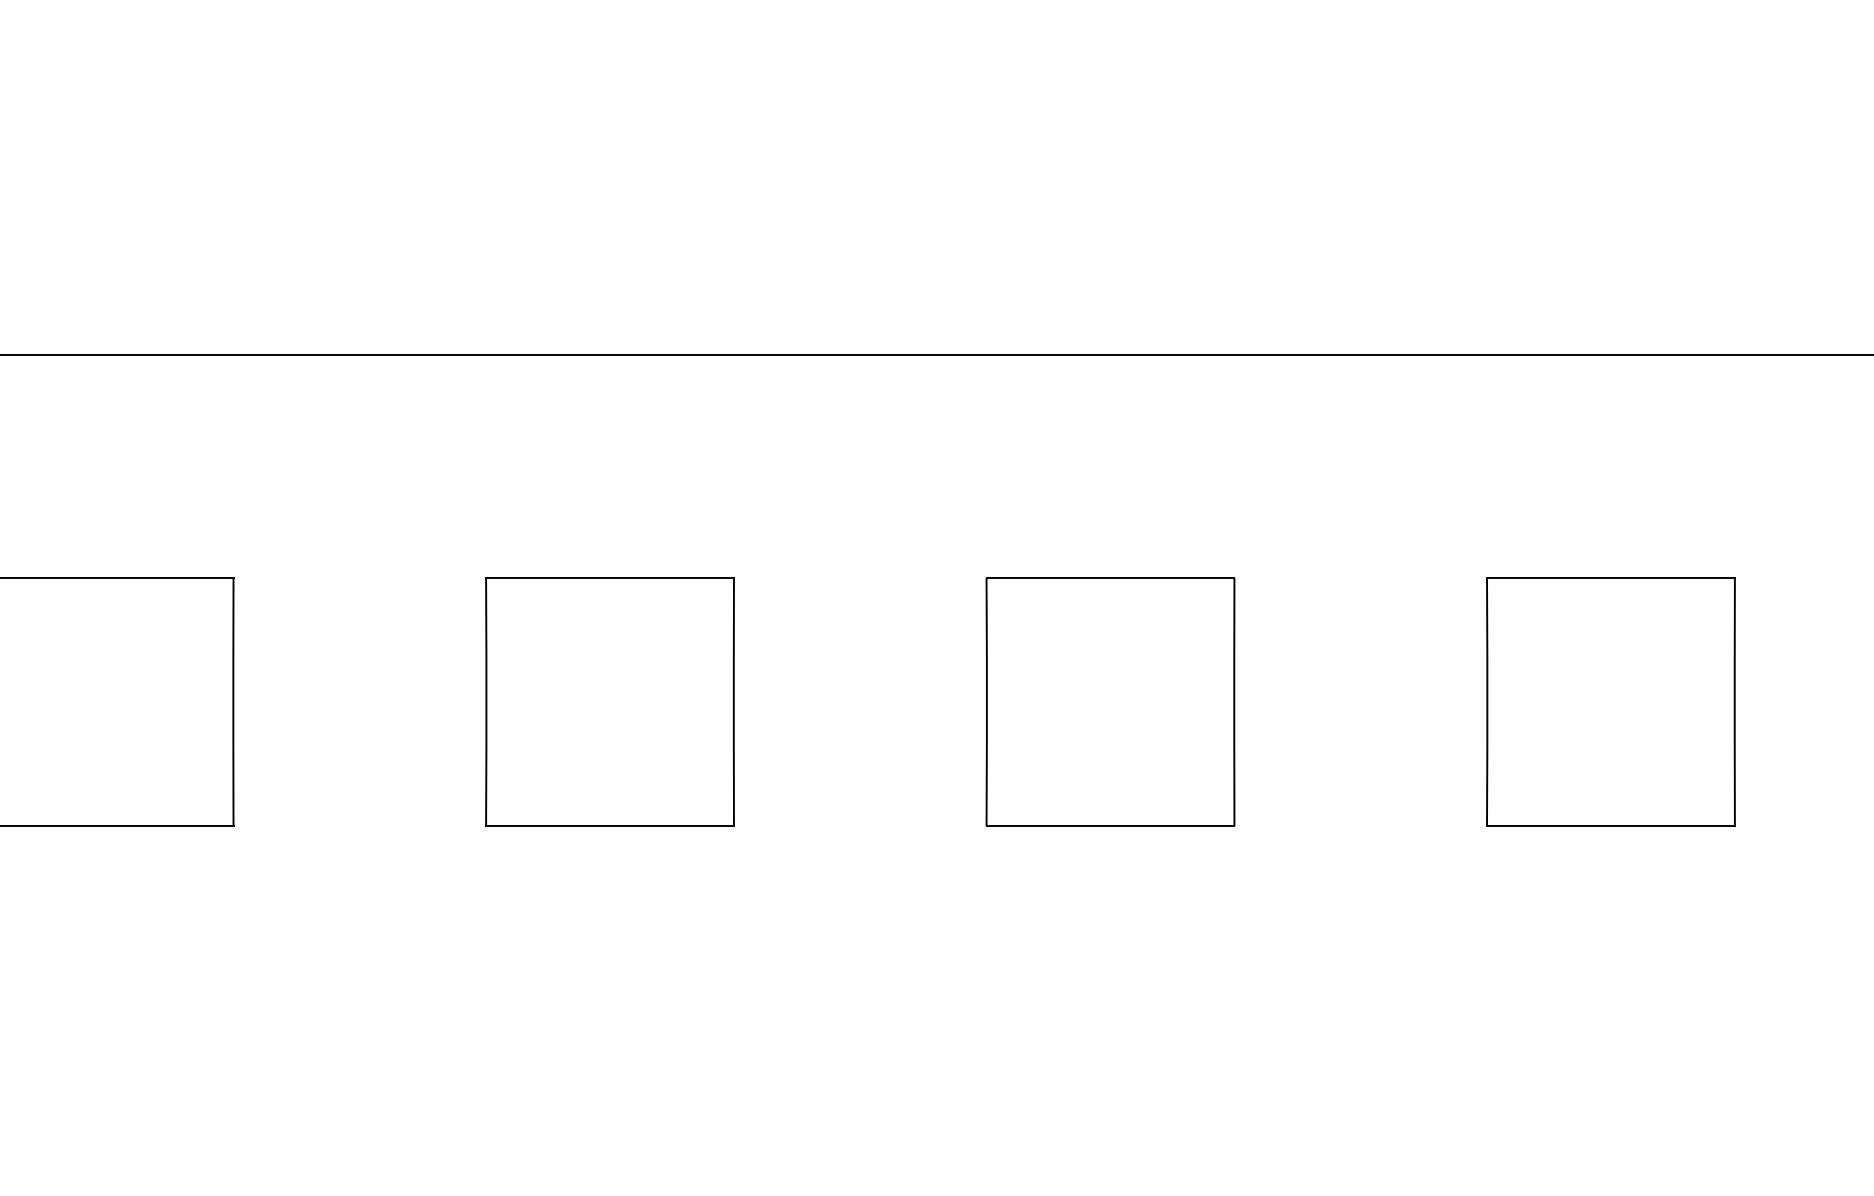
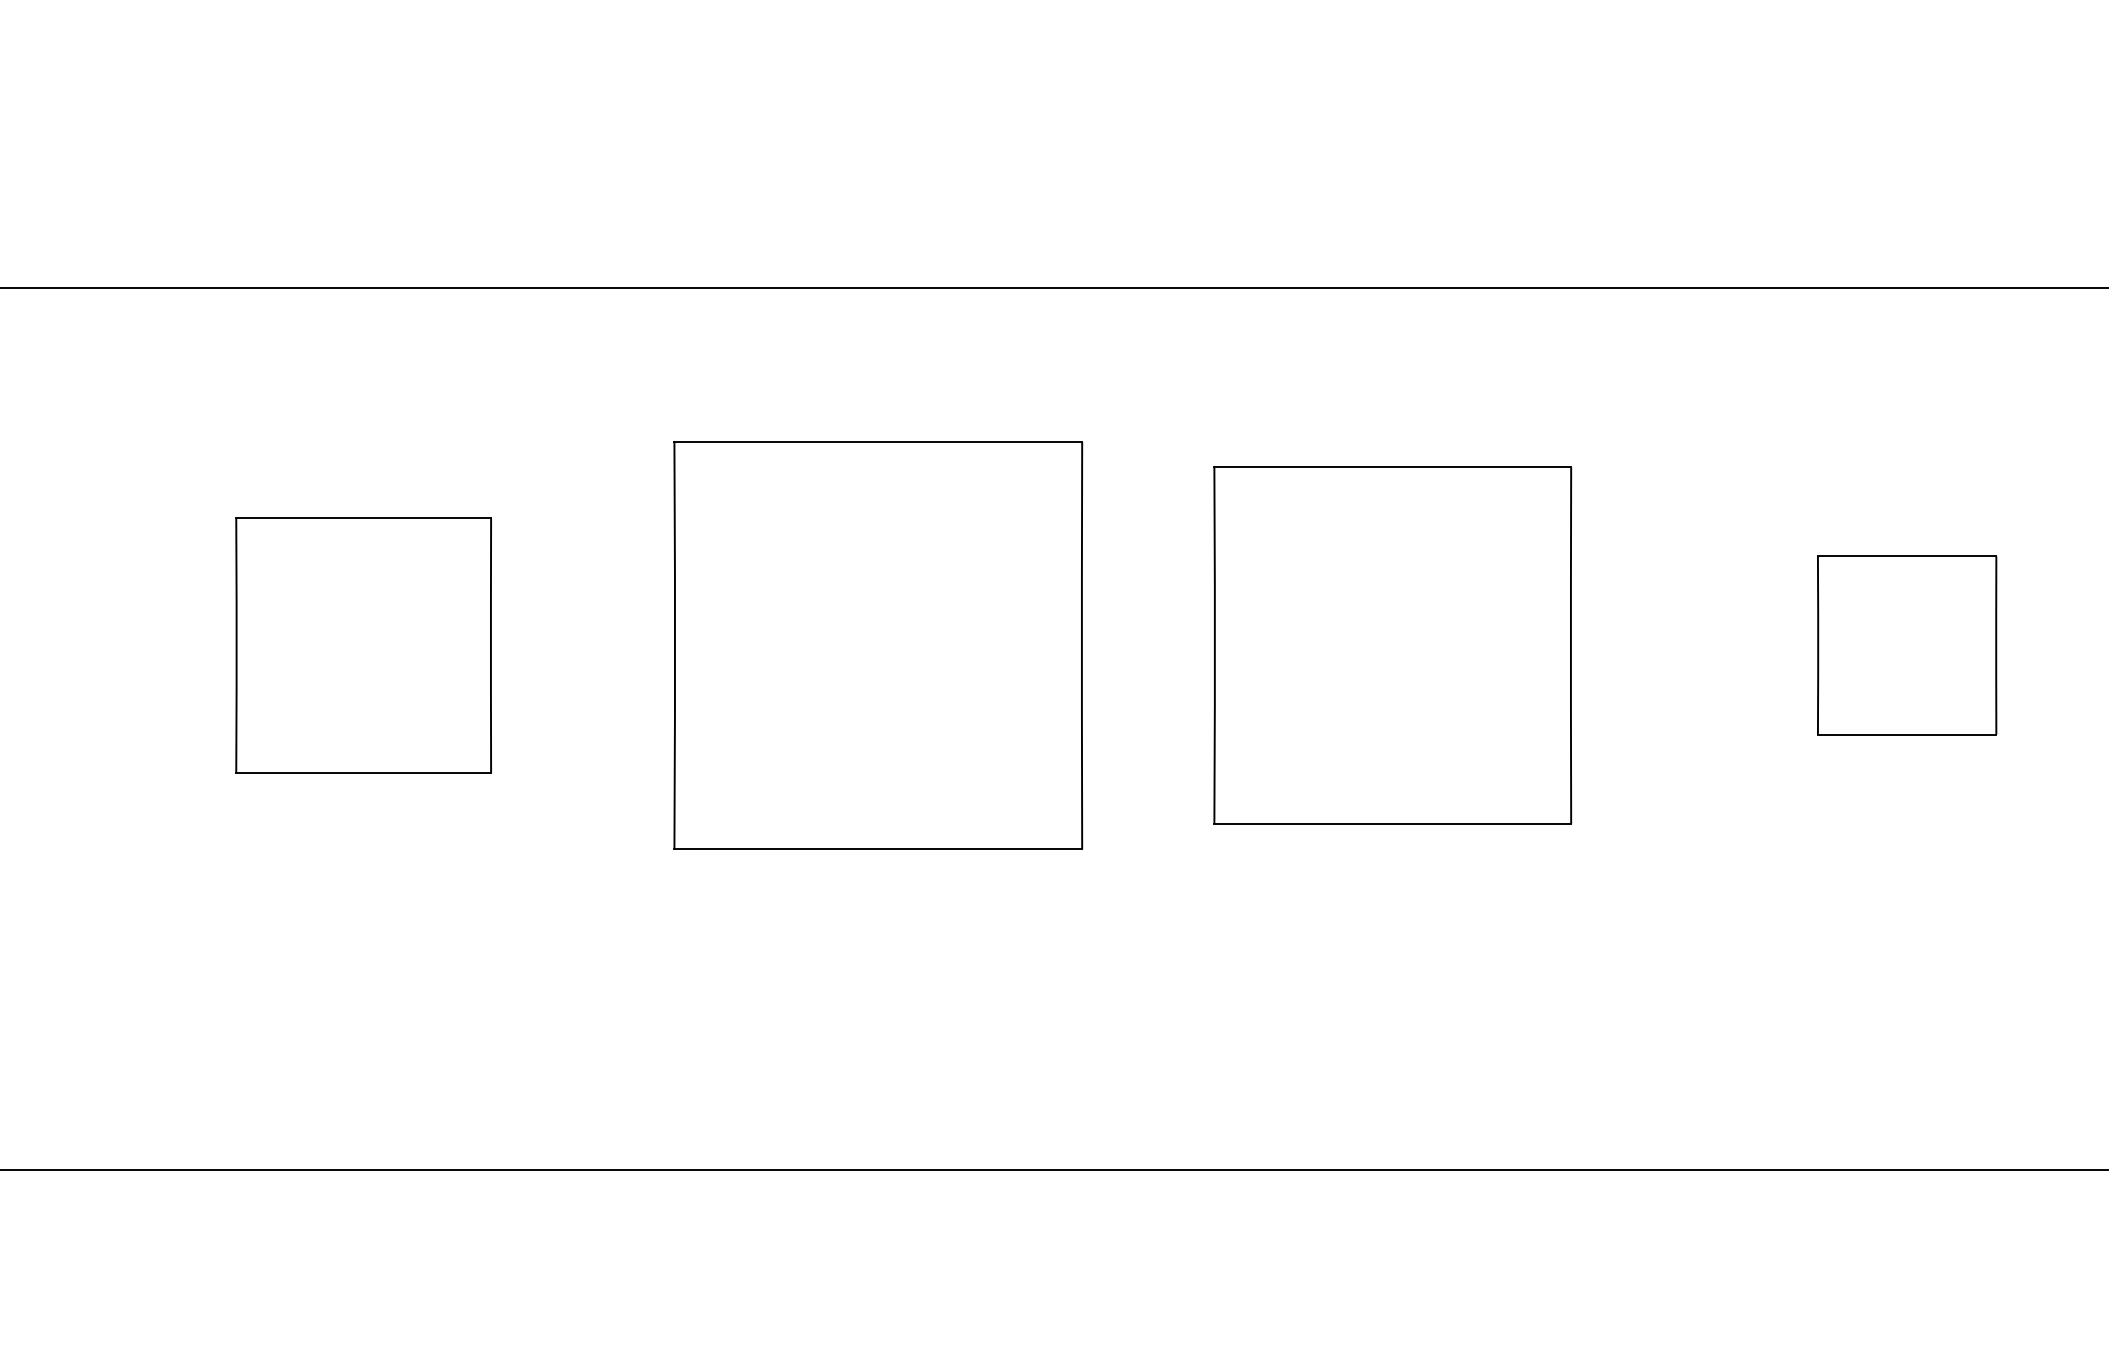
part: (609, 702) -> (877, 645), size x1.6
part: (1110, 702) -> (1392, 645), size x1.4
part: (1610, 702) -> (1906, 645), size x0.7

